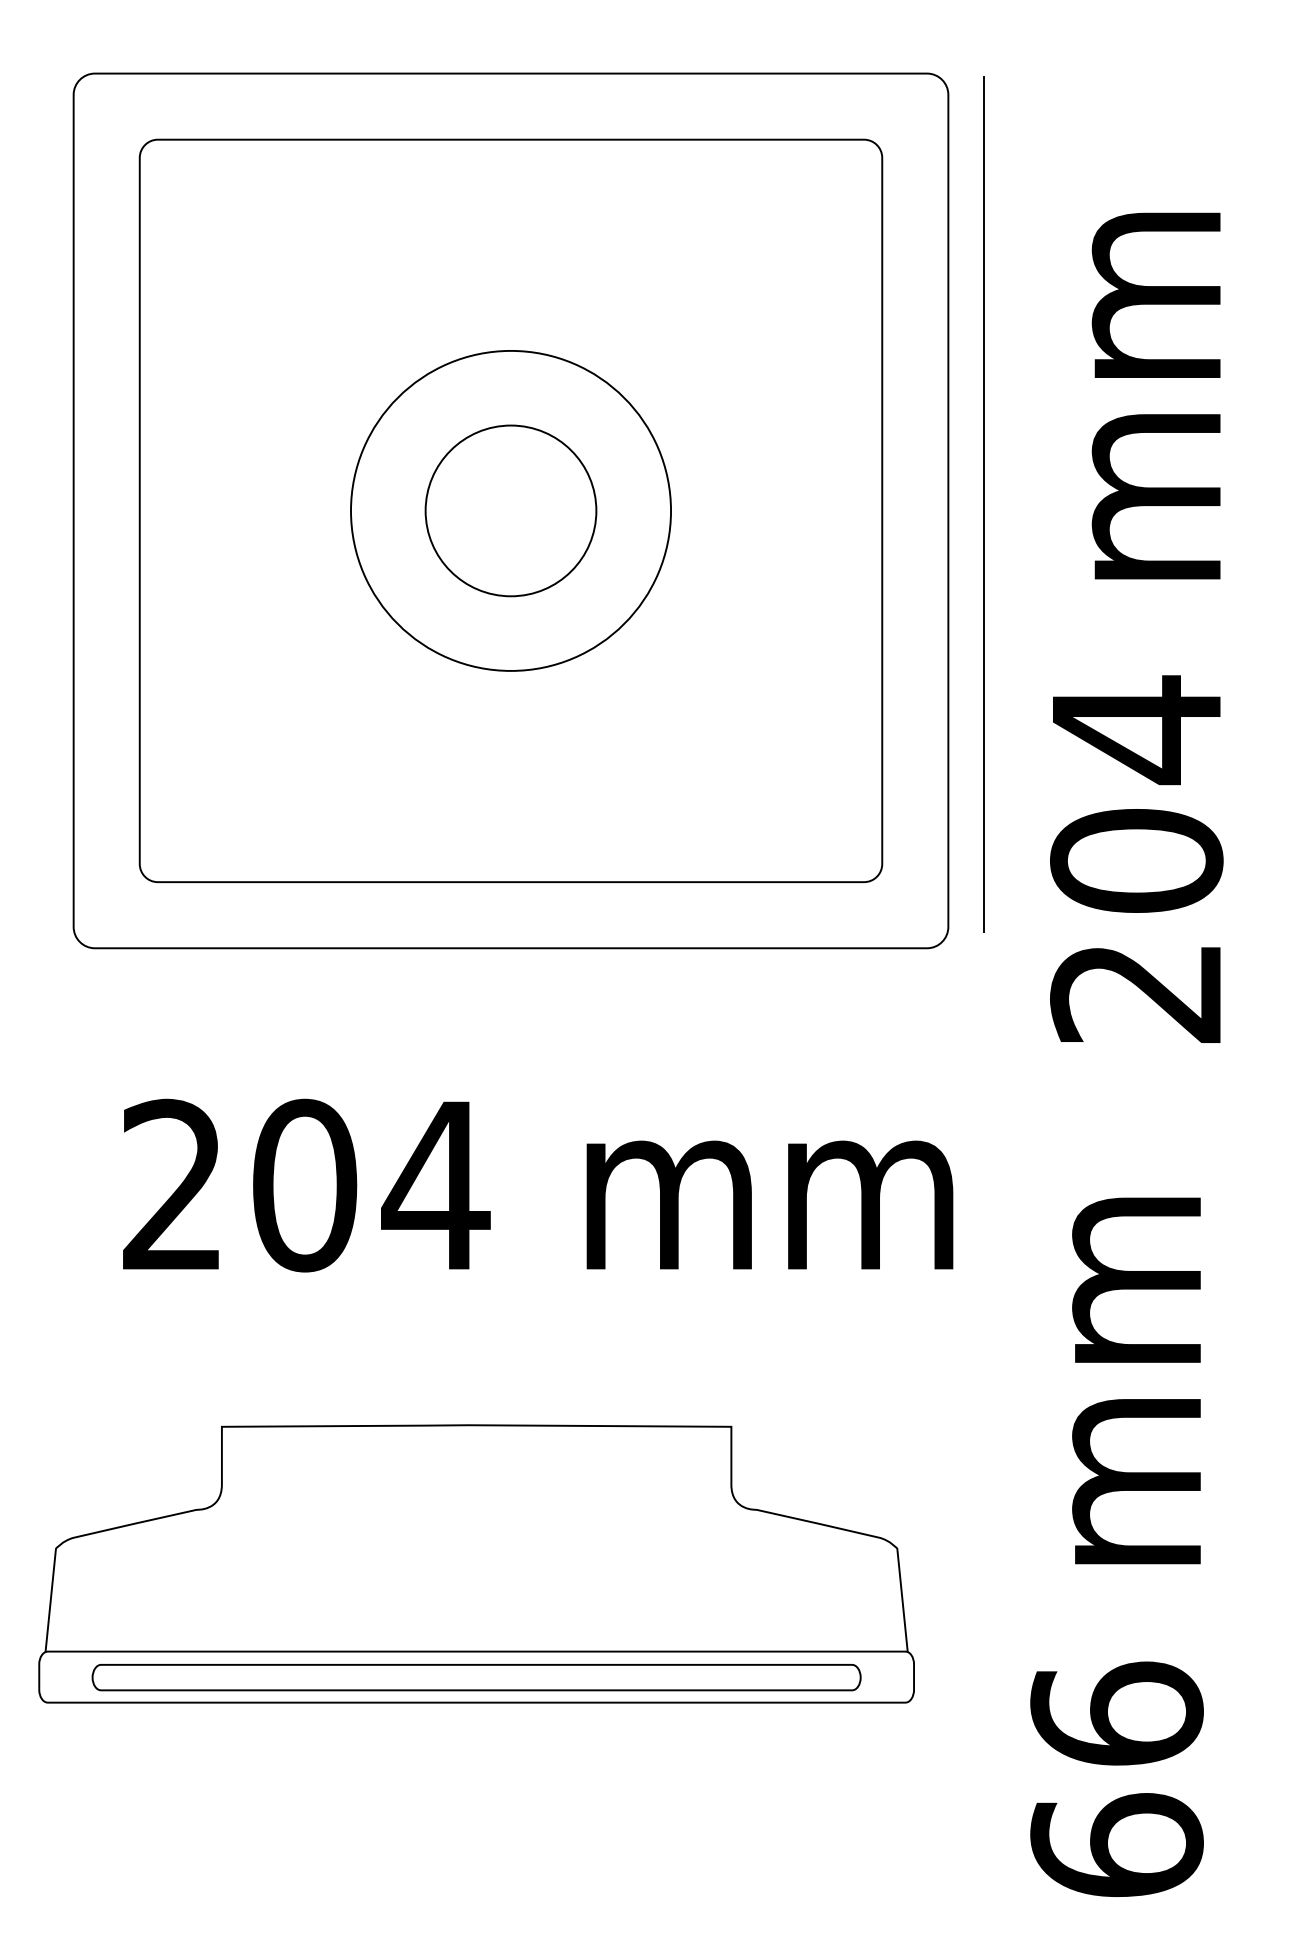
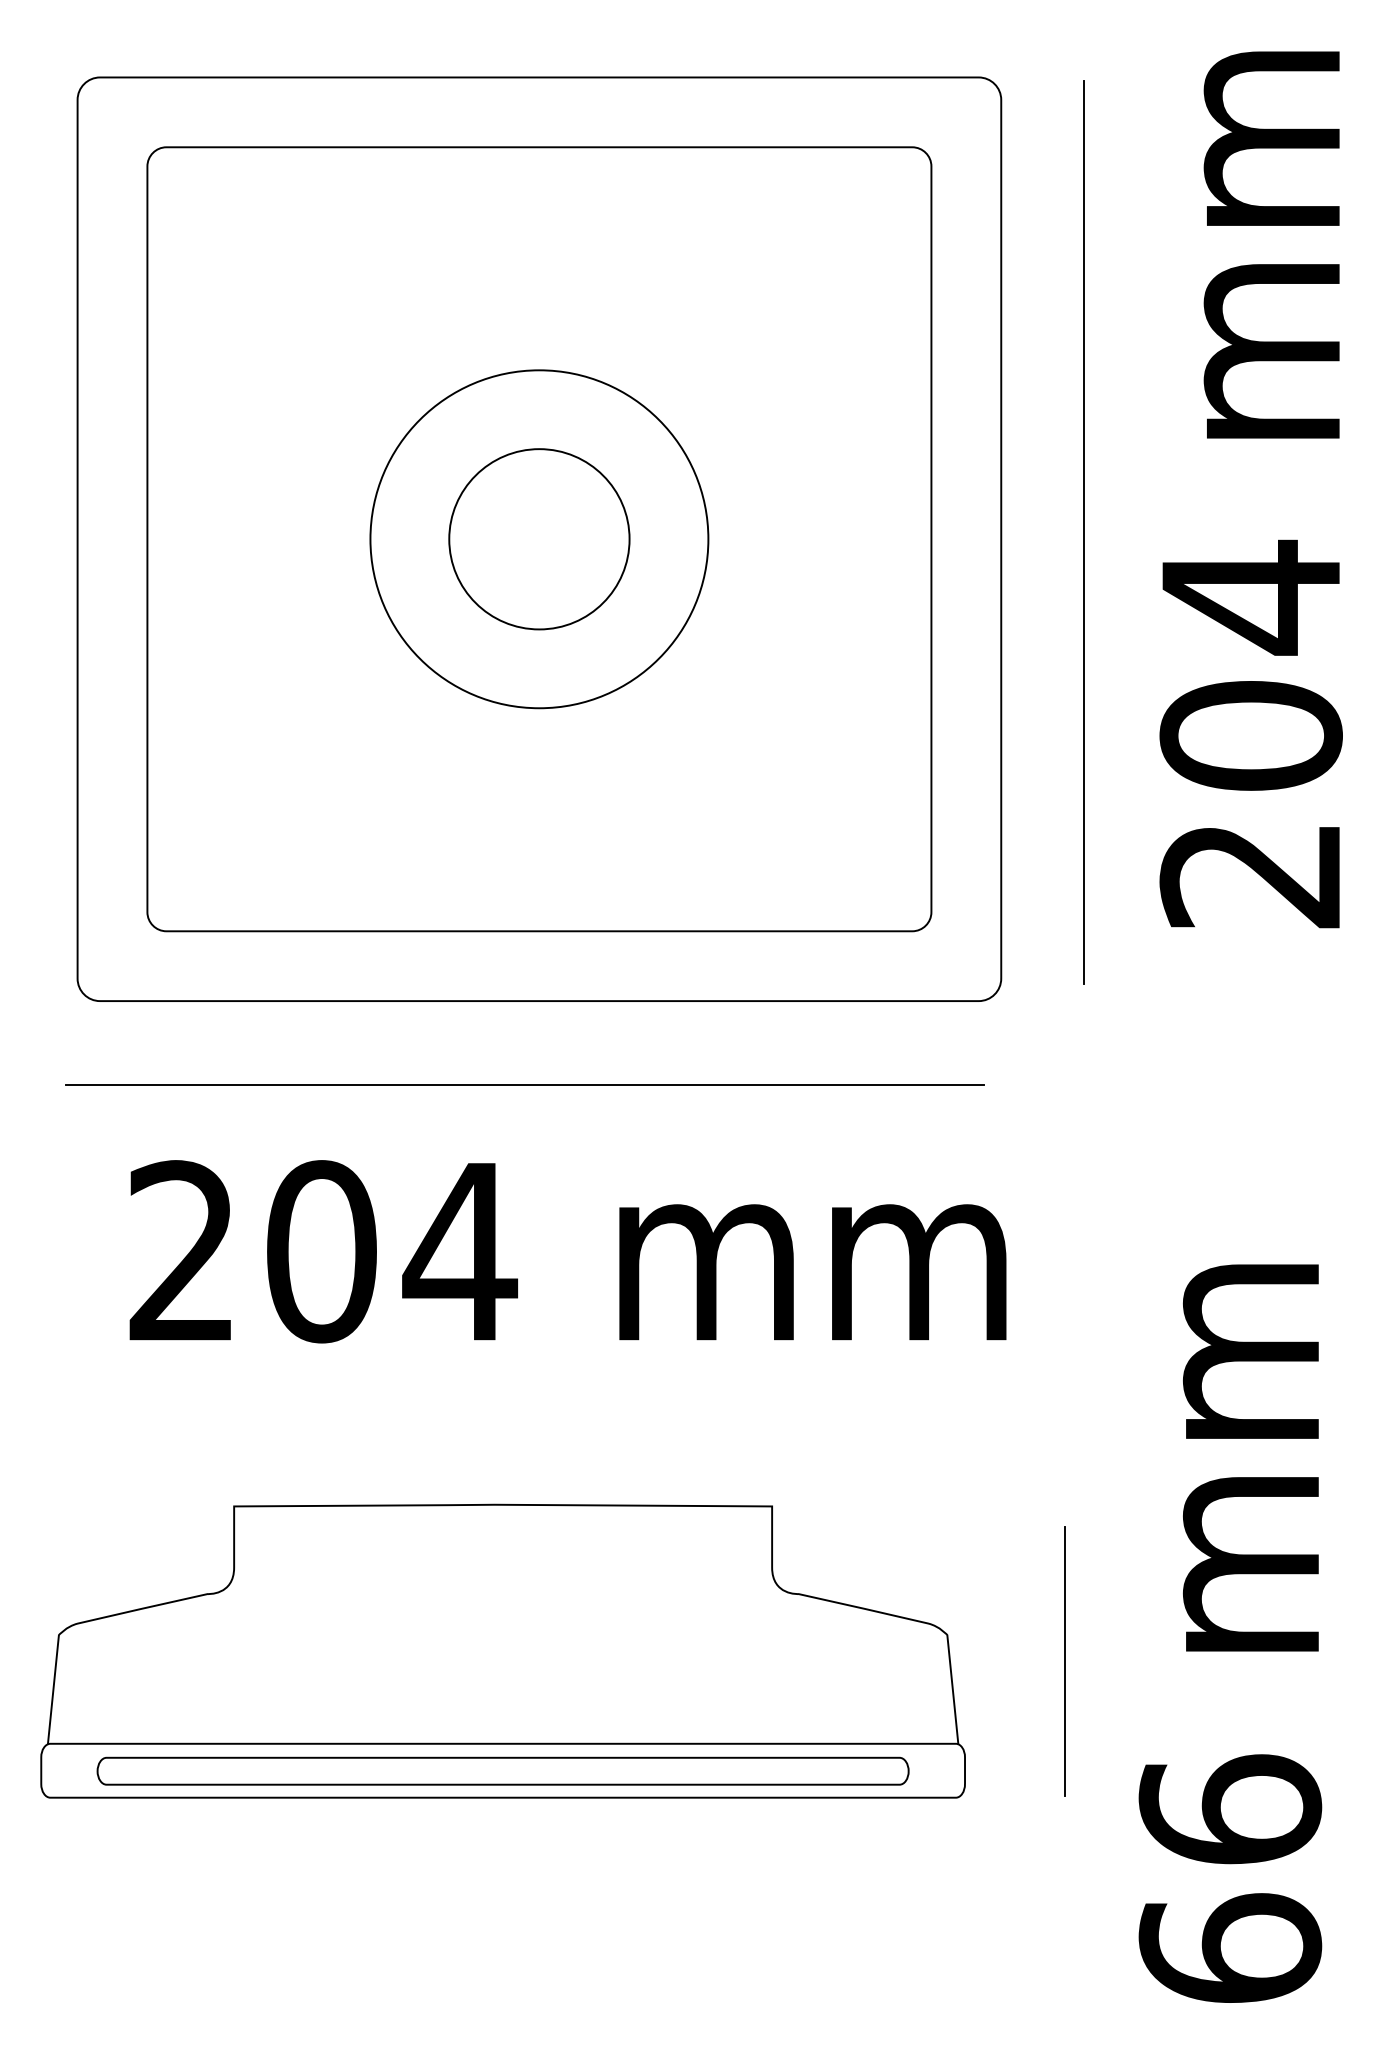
line: (983, 504) -> (1083, 532), moved
text: (1136, 627) -> (1250, 489), moved
line: (497, 1027) -> (525, 1084), added
text: (1117, 1547) -> (1230, 1633), moved
line: (1008, 1573) -> (1064, 1661), added

